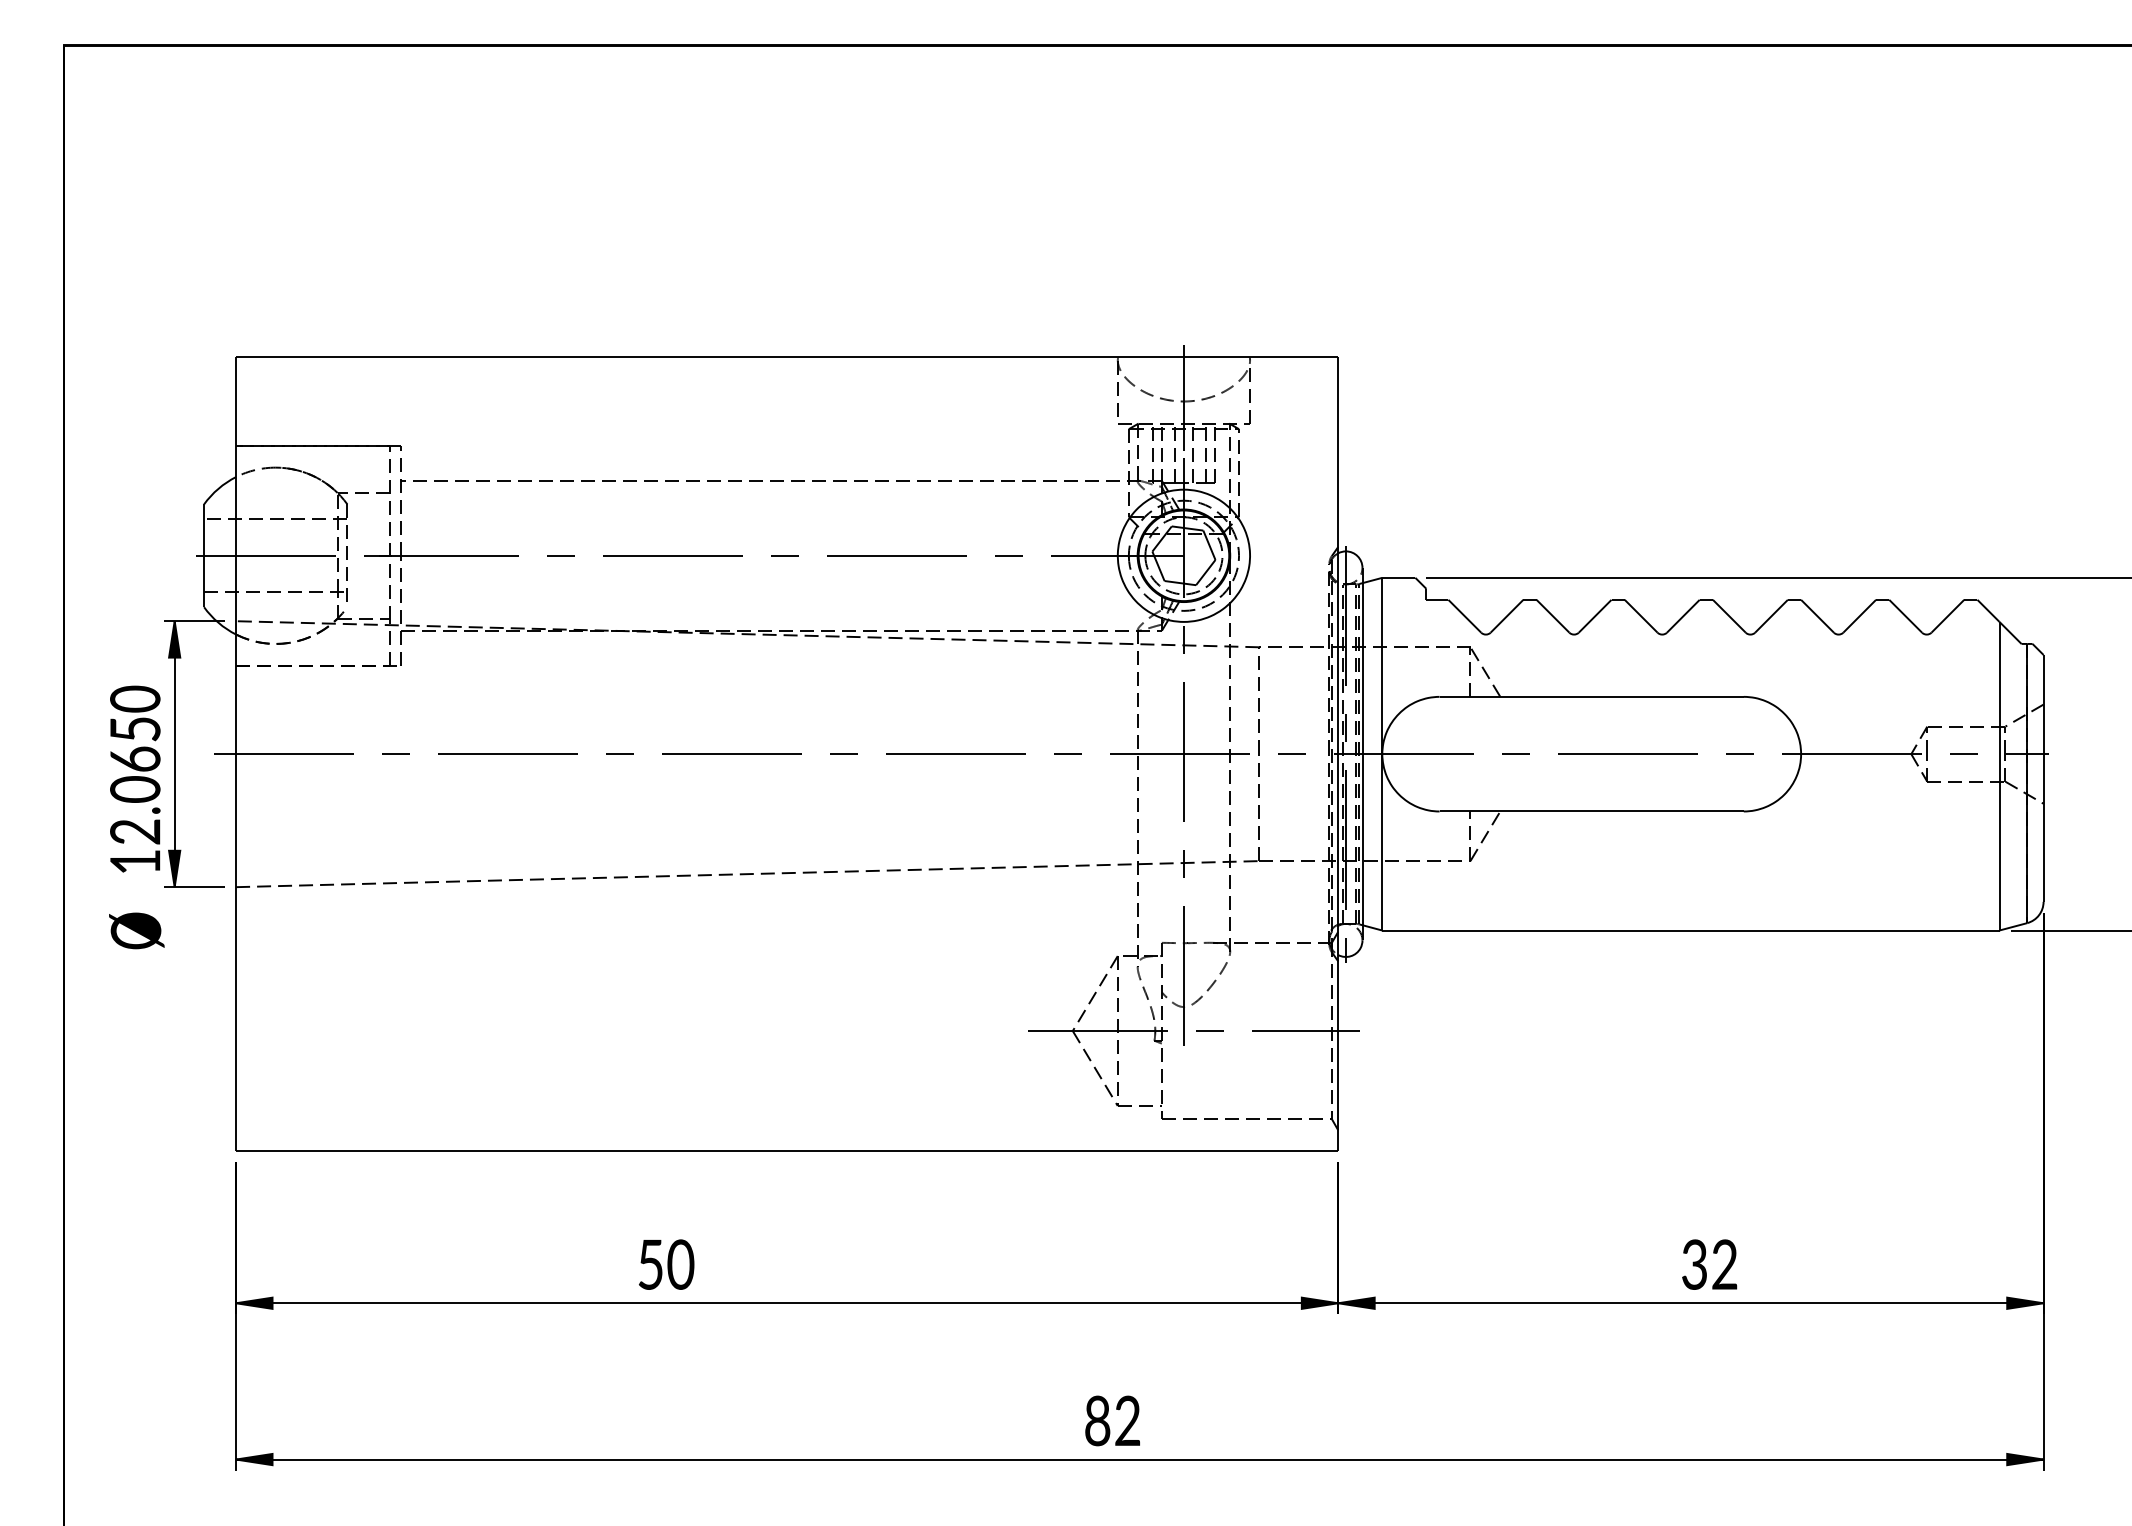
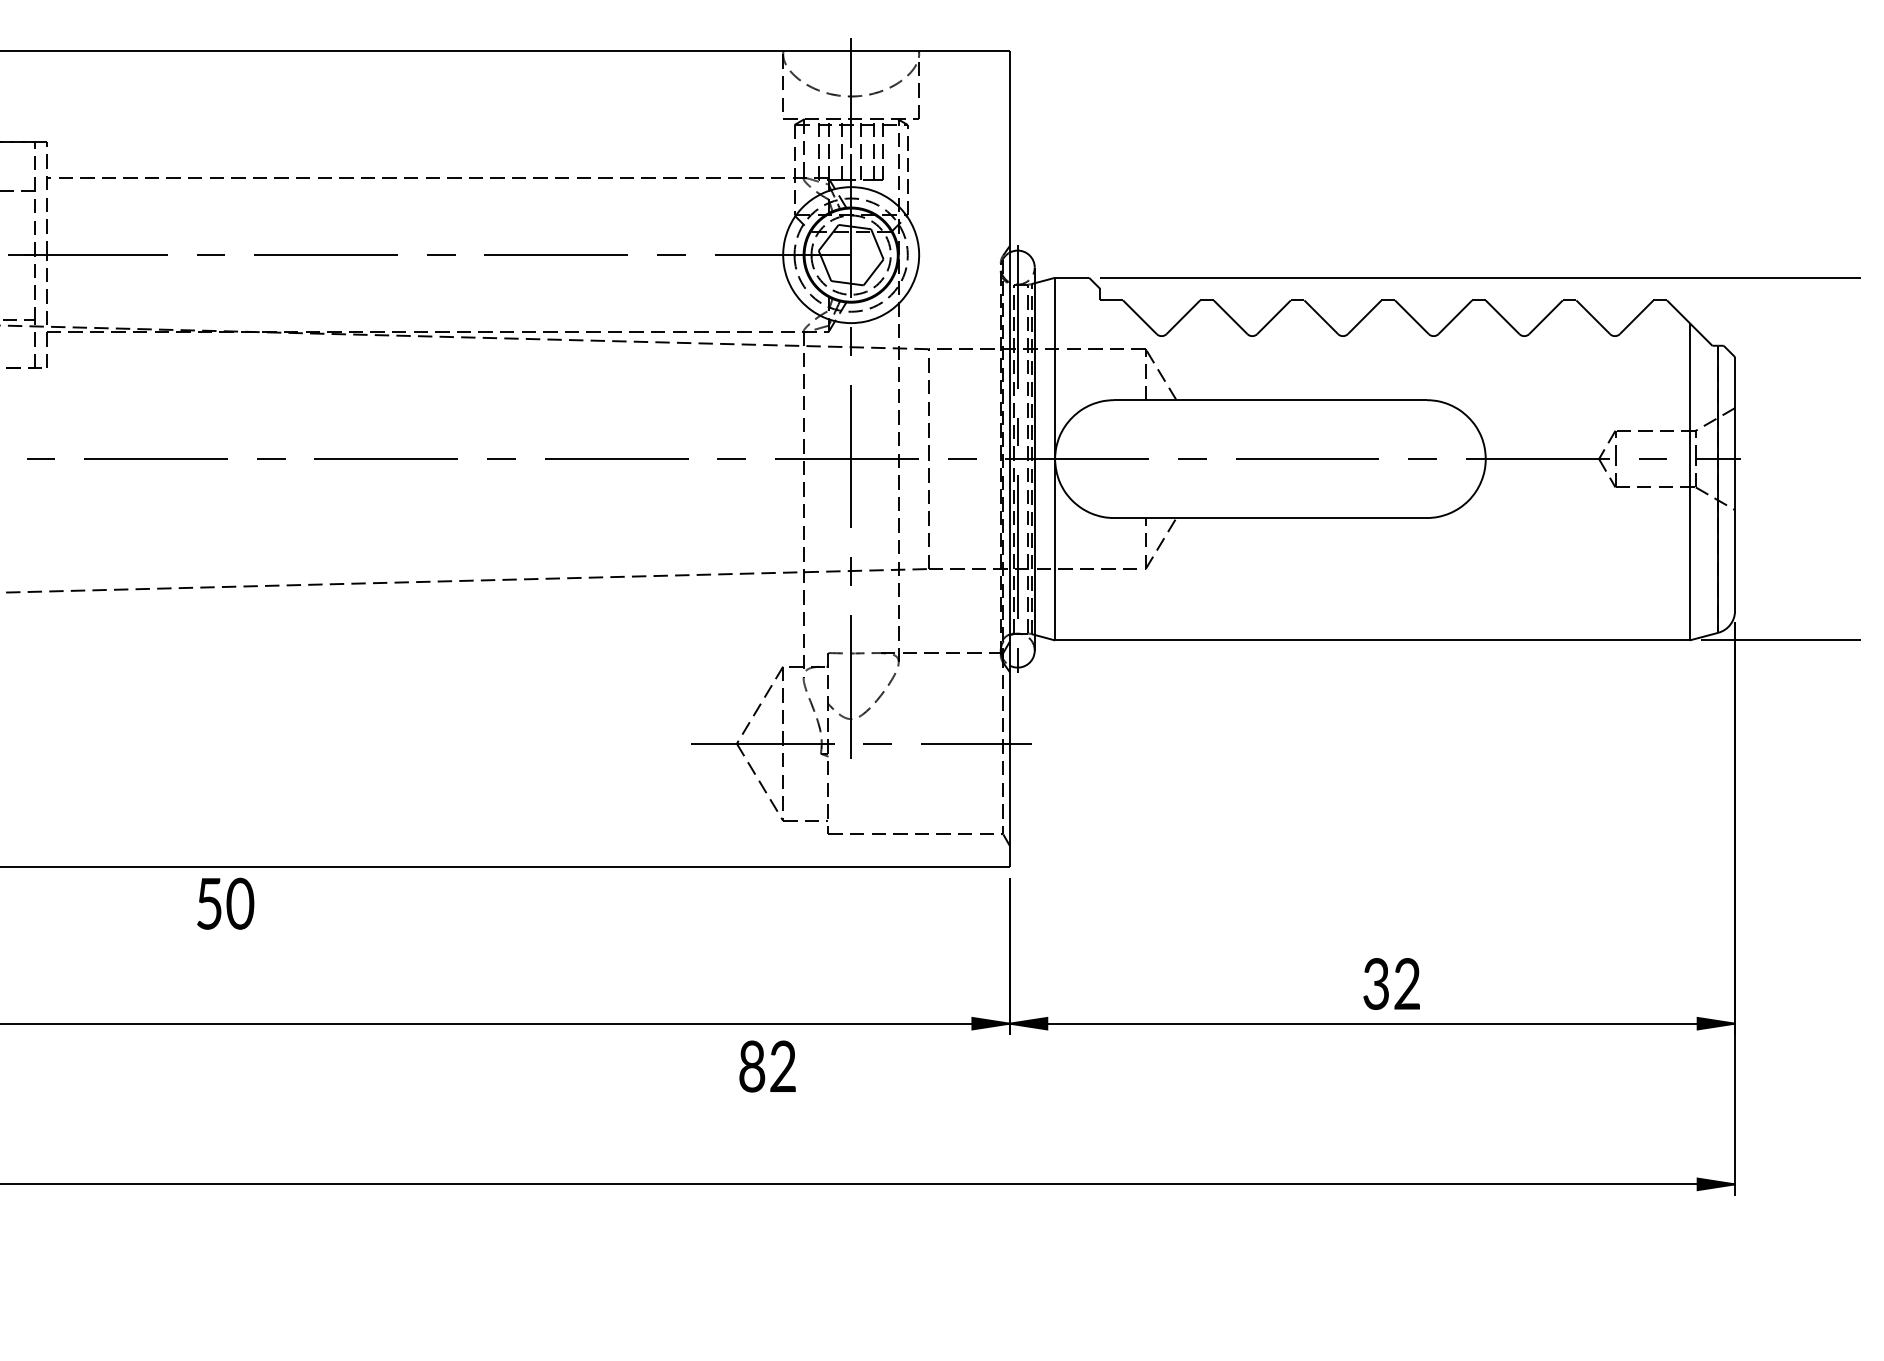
text: (666, 1264) -> (225, 903), moved
text: (1112, 1420) -> (767, 1066), moved

